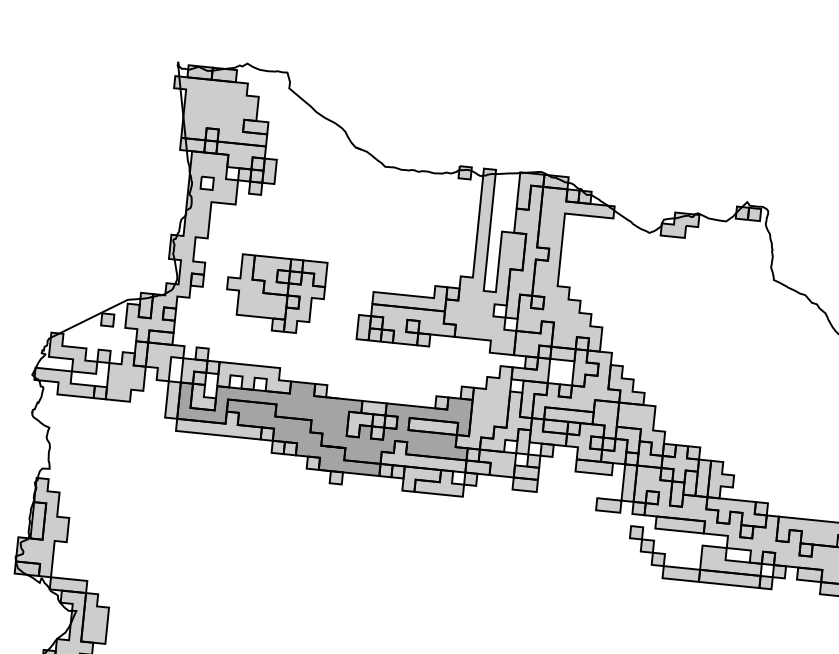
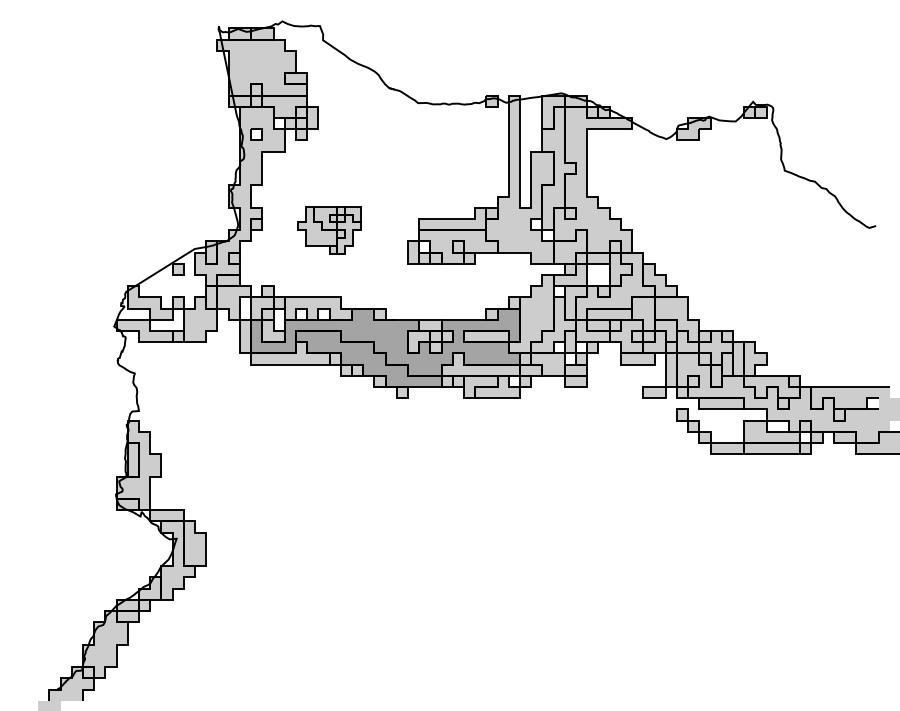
part: (275, 294) -> (329, 230), size x0.7
fill: (376, 322) -> (424, 246), removed

